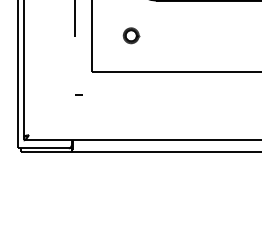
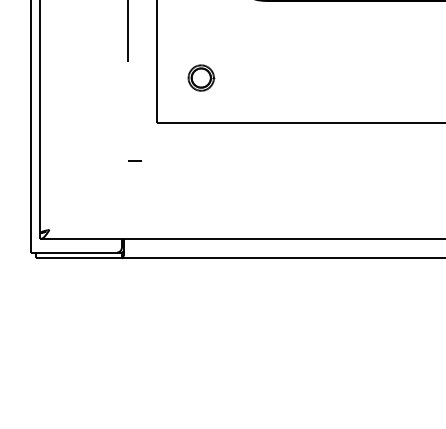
part: (131, 35) -> (201, 77), moved

